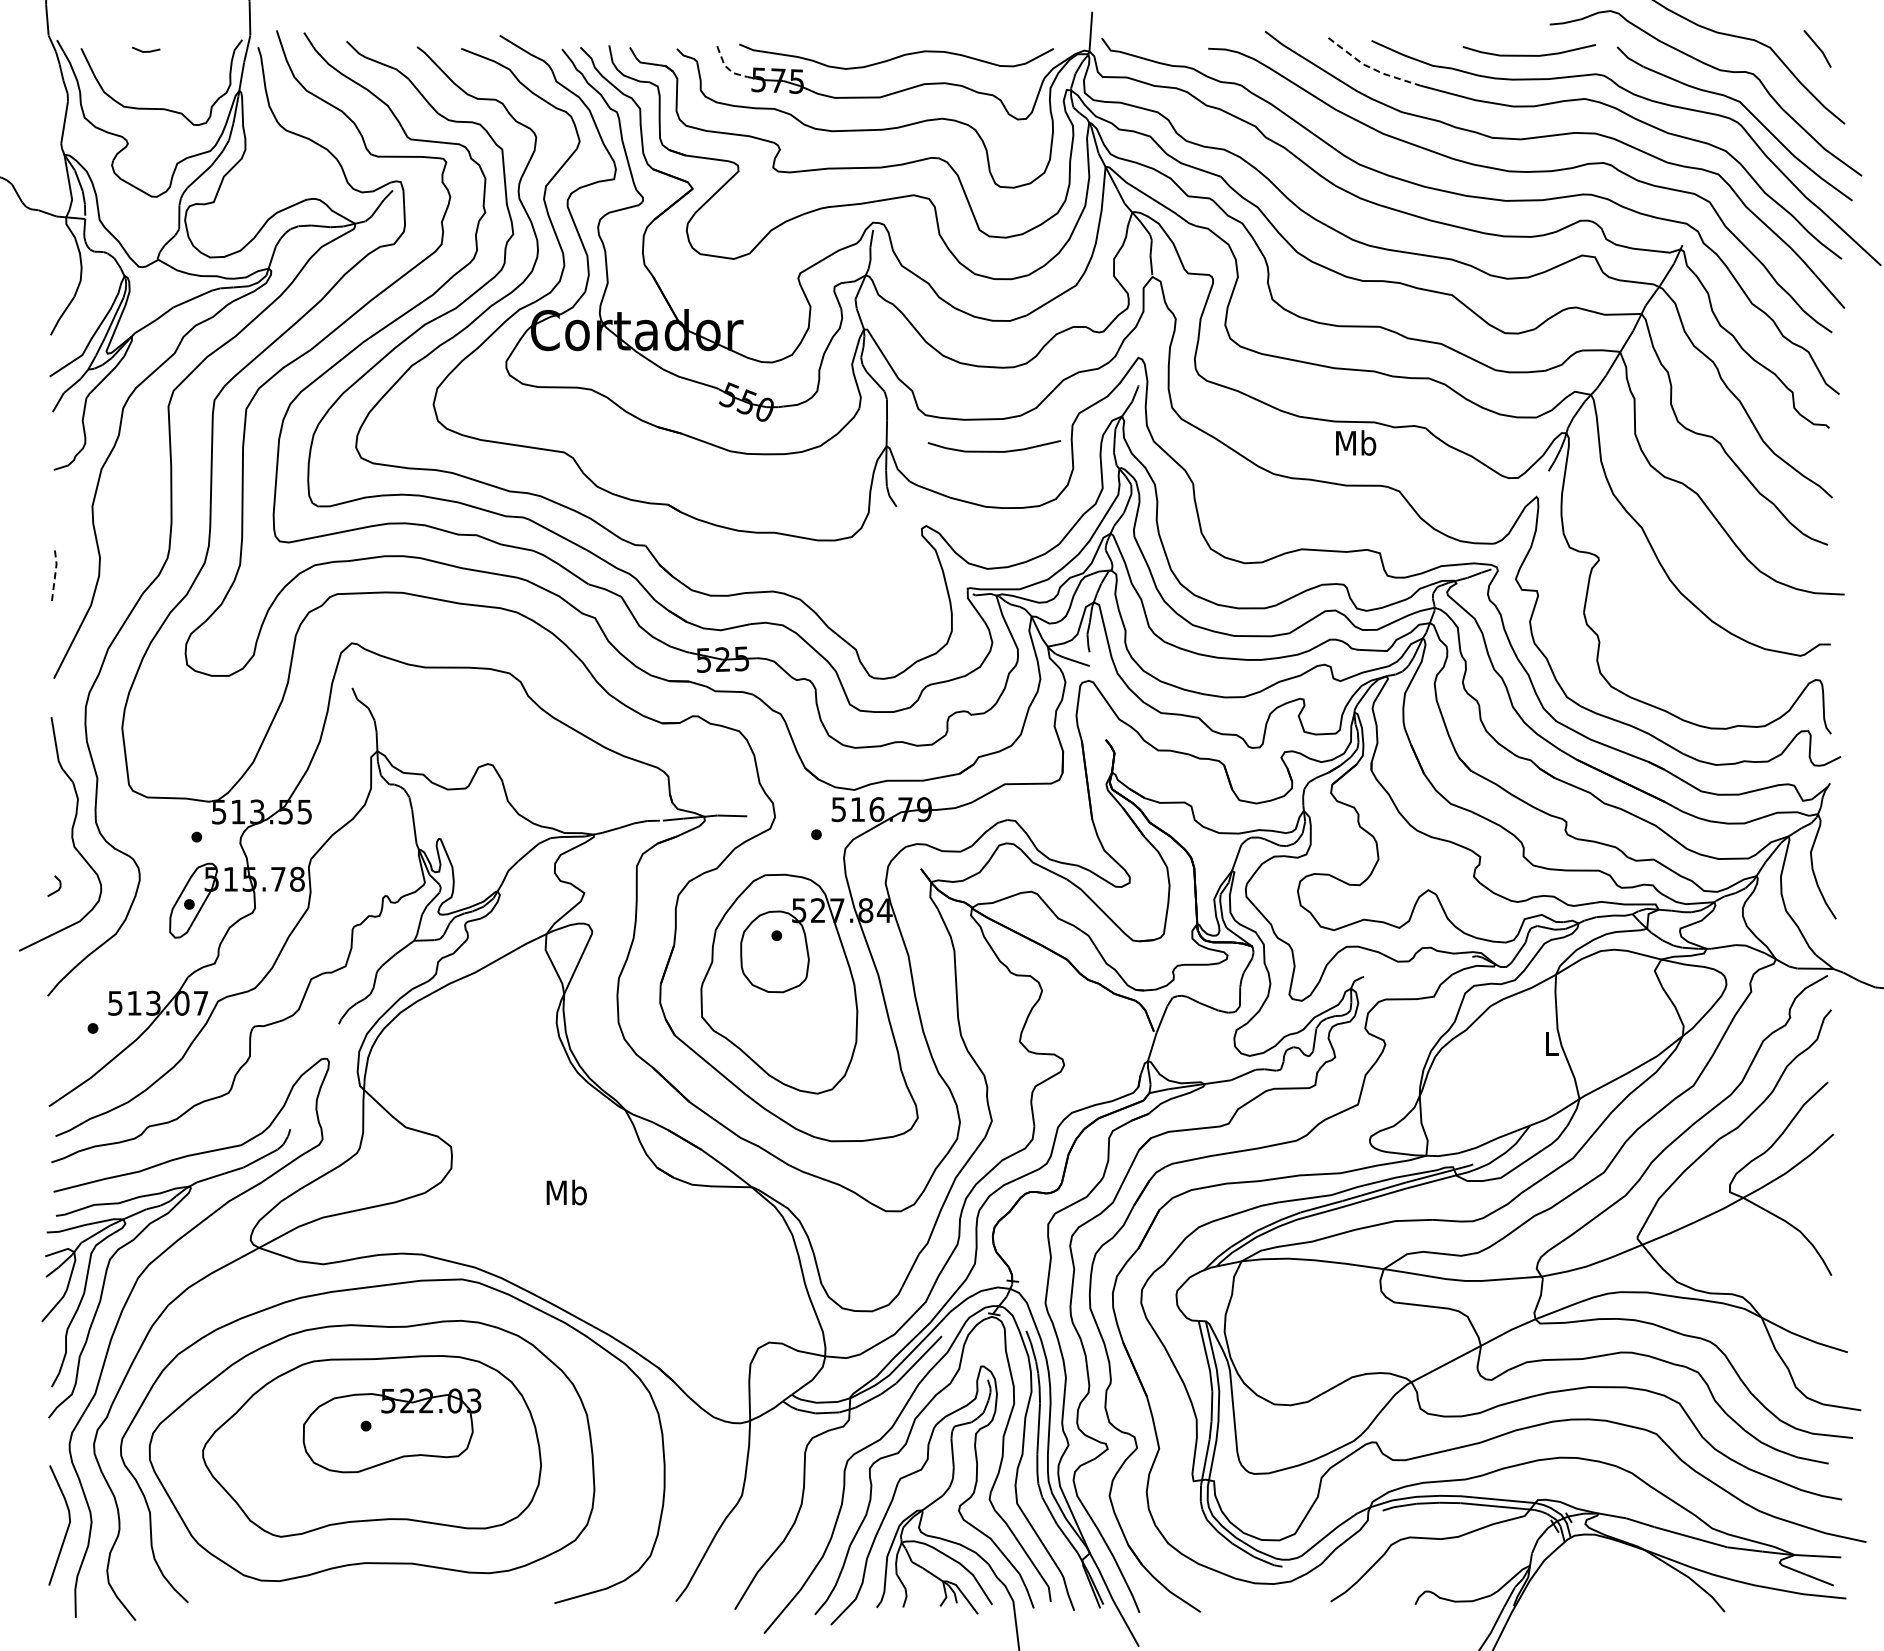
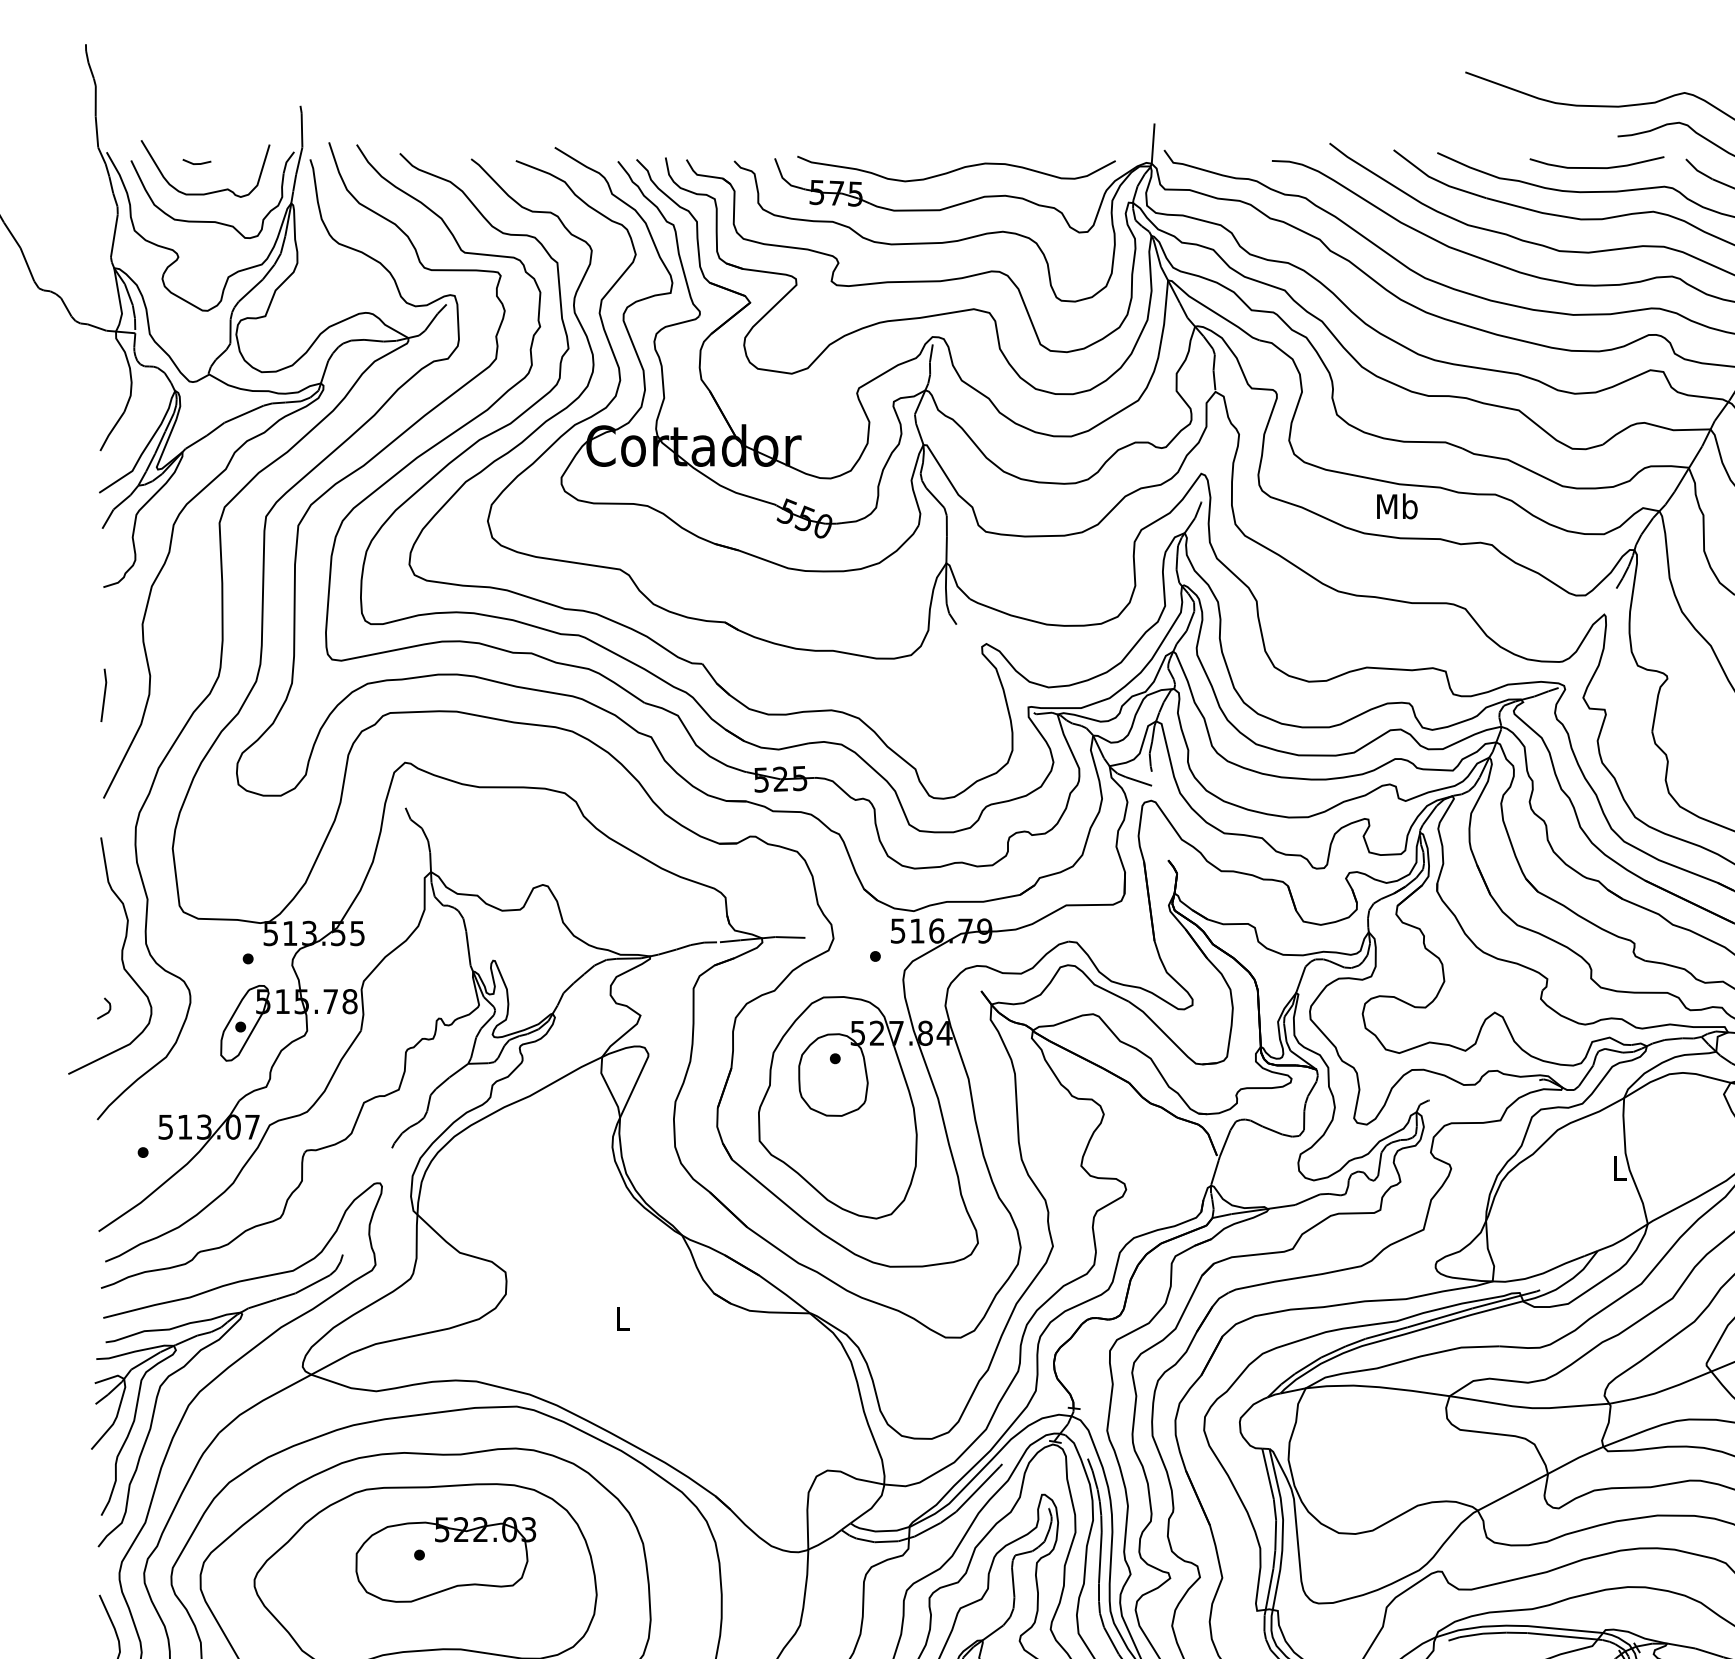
line: (726, 66) -> (784, 178), dashed -> solid
line: (1370, 67) -> (1436, 179), dashed -> solid
curve: (158, 79) -> (209, 192), added
text: (1356, 442) -> (1397, 505), moved
curve: (993, 450) -> (1054, 567), removed
line: (55, 576) -> (105, 695), dashed -> solid
text: (566, 1192) -> (622, 1318), Mb -> L

